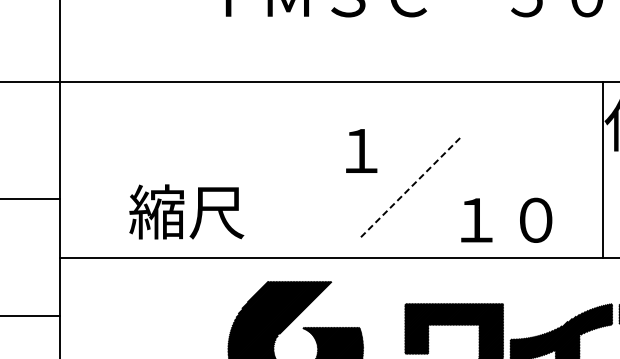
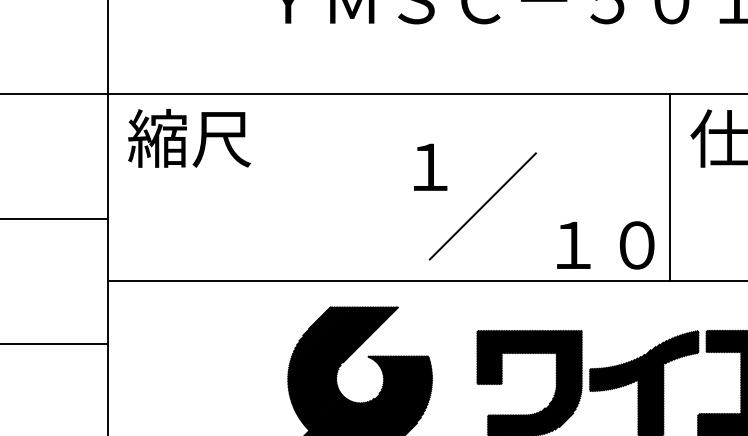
line: (602, 169) -> (670, 187), moved
line: (410, 187) -> (482, 206), dashed -> solid
text: (186, 212) -> (189, 138), moved
text: (506, 220) -> (605, 245), moved

